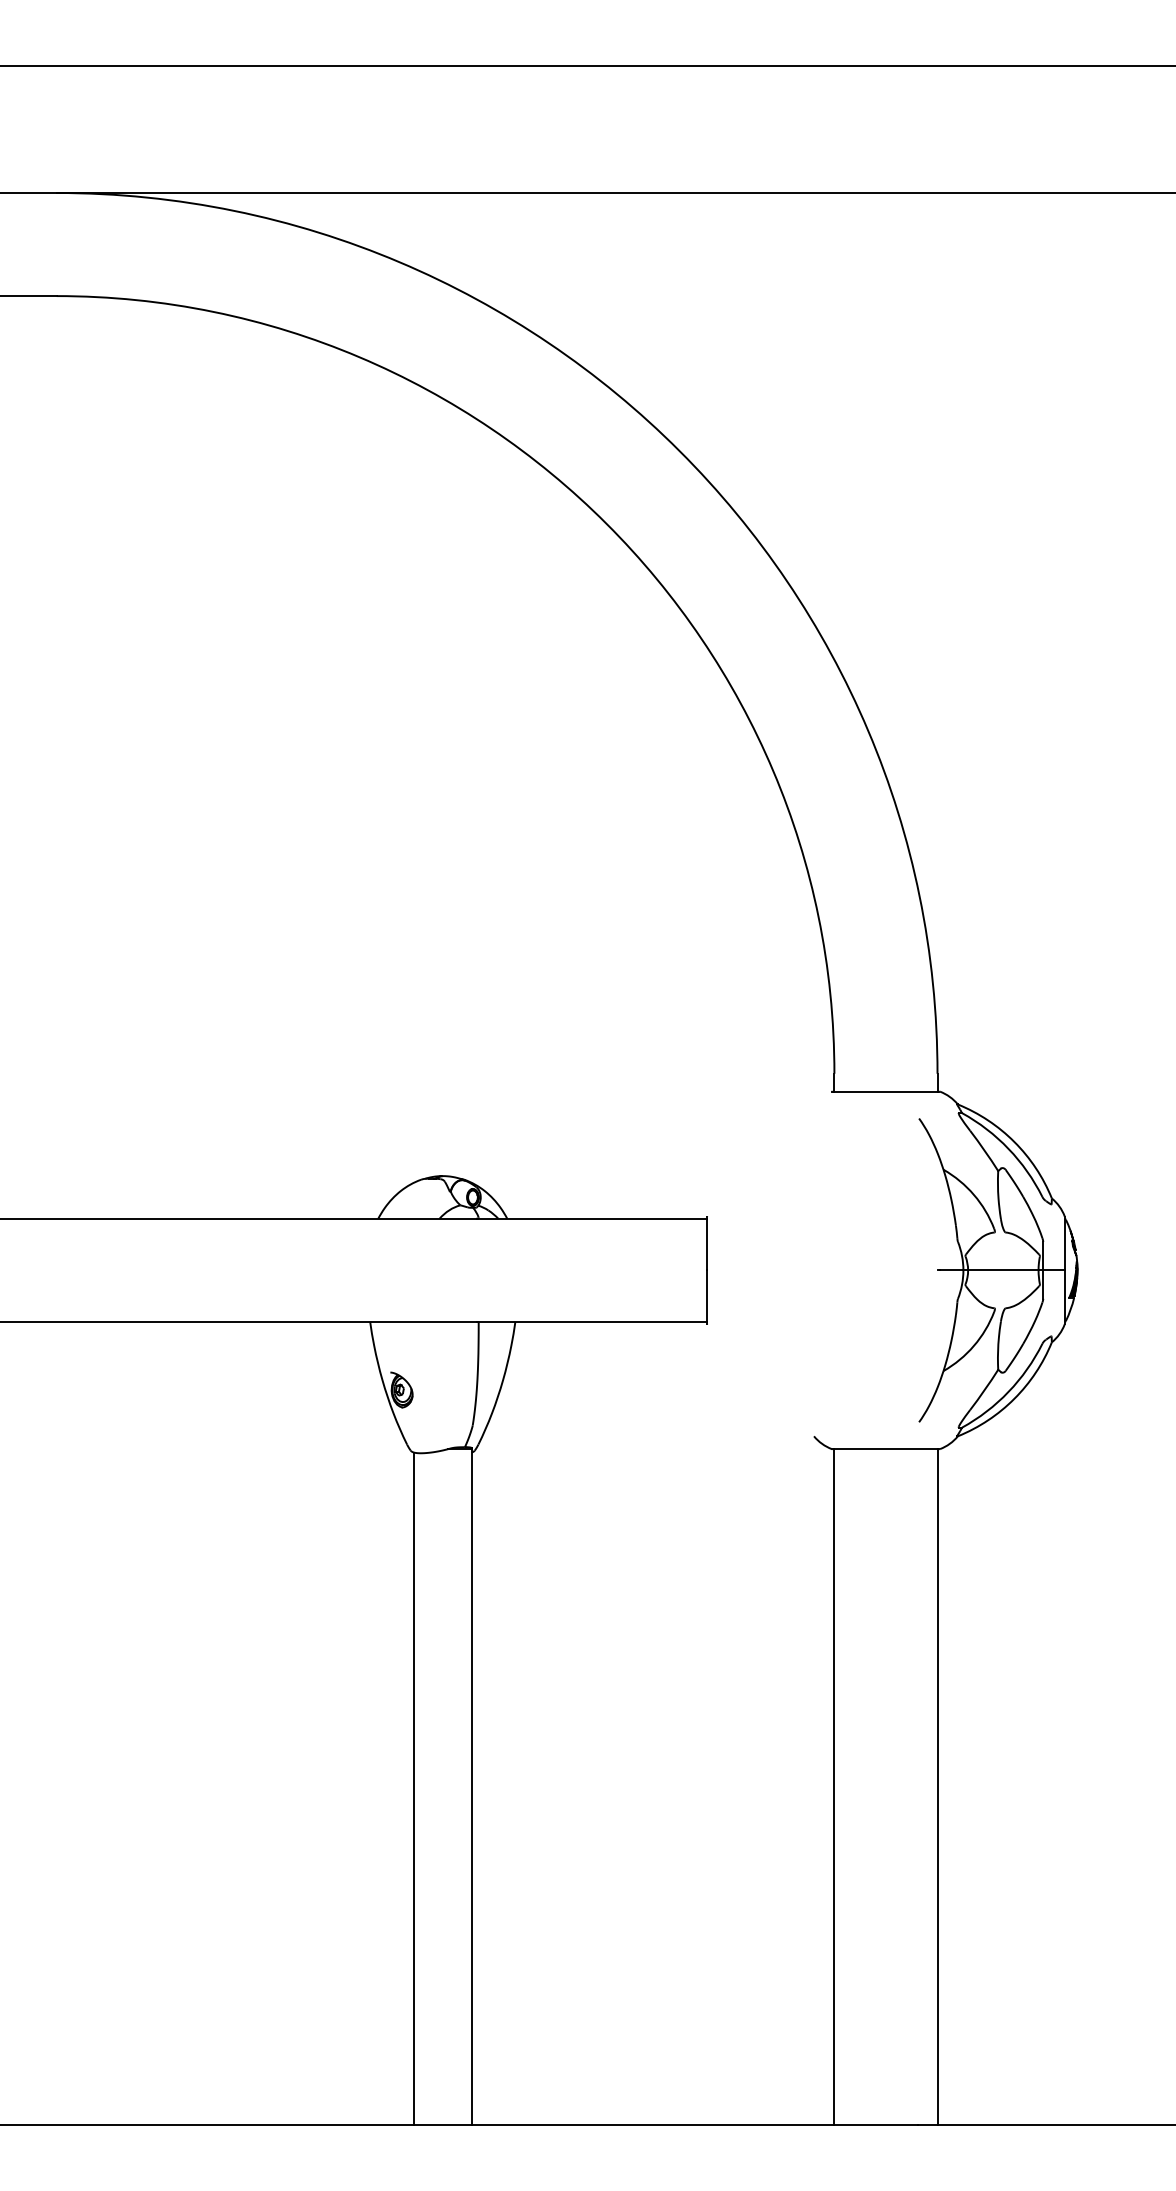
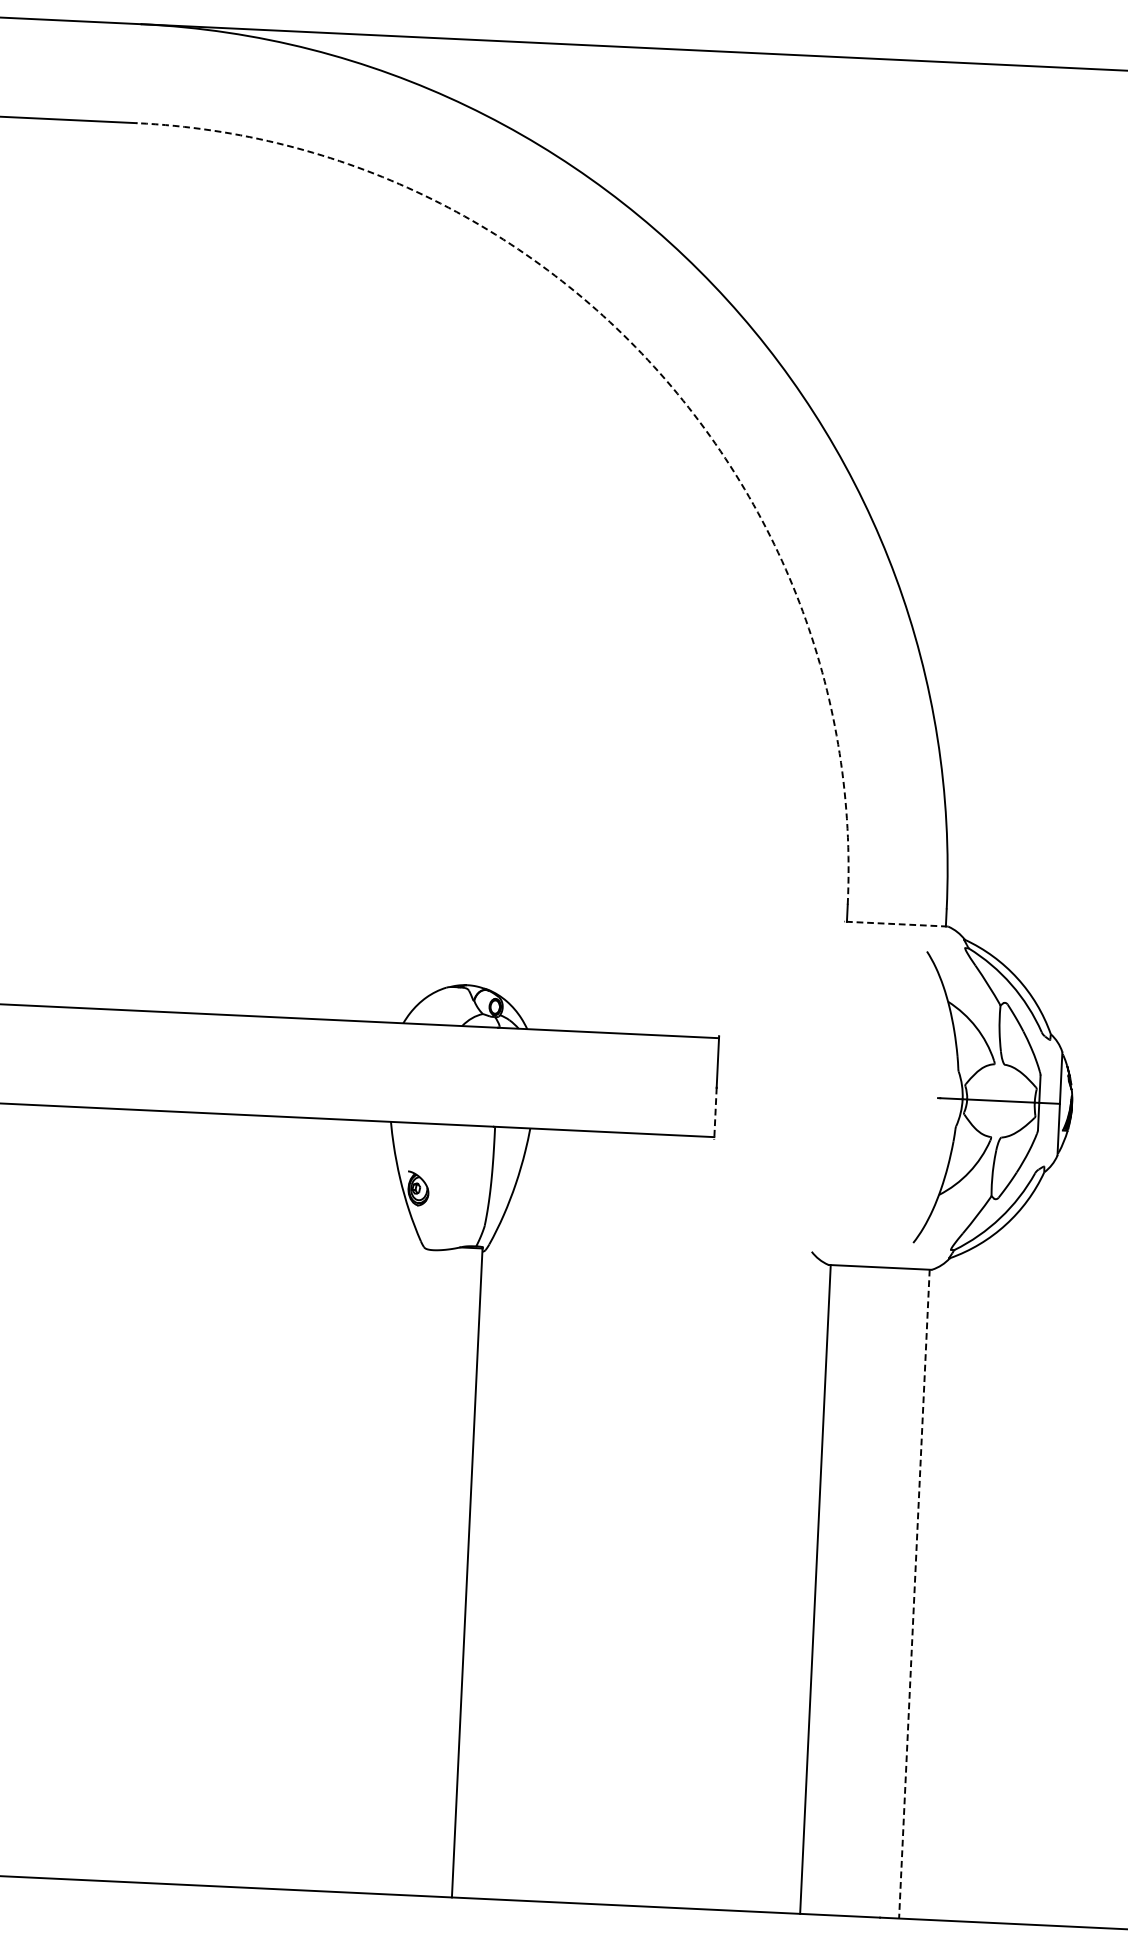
arc: (606, 523) -> (653, 366), solid -> dashed
line: (885, 1091) -> (895, 924), solid -> dashed
line: (707, 1297) -> (715, 1113), solid -> dashed
line: (937, 1787) -> (914, 1594), solid -> dashed
line: (413, 1788) -> (411, 1571), removed

